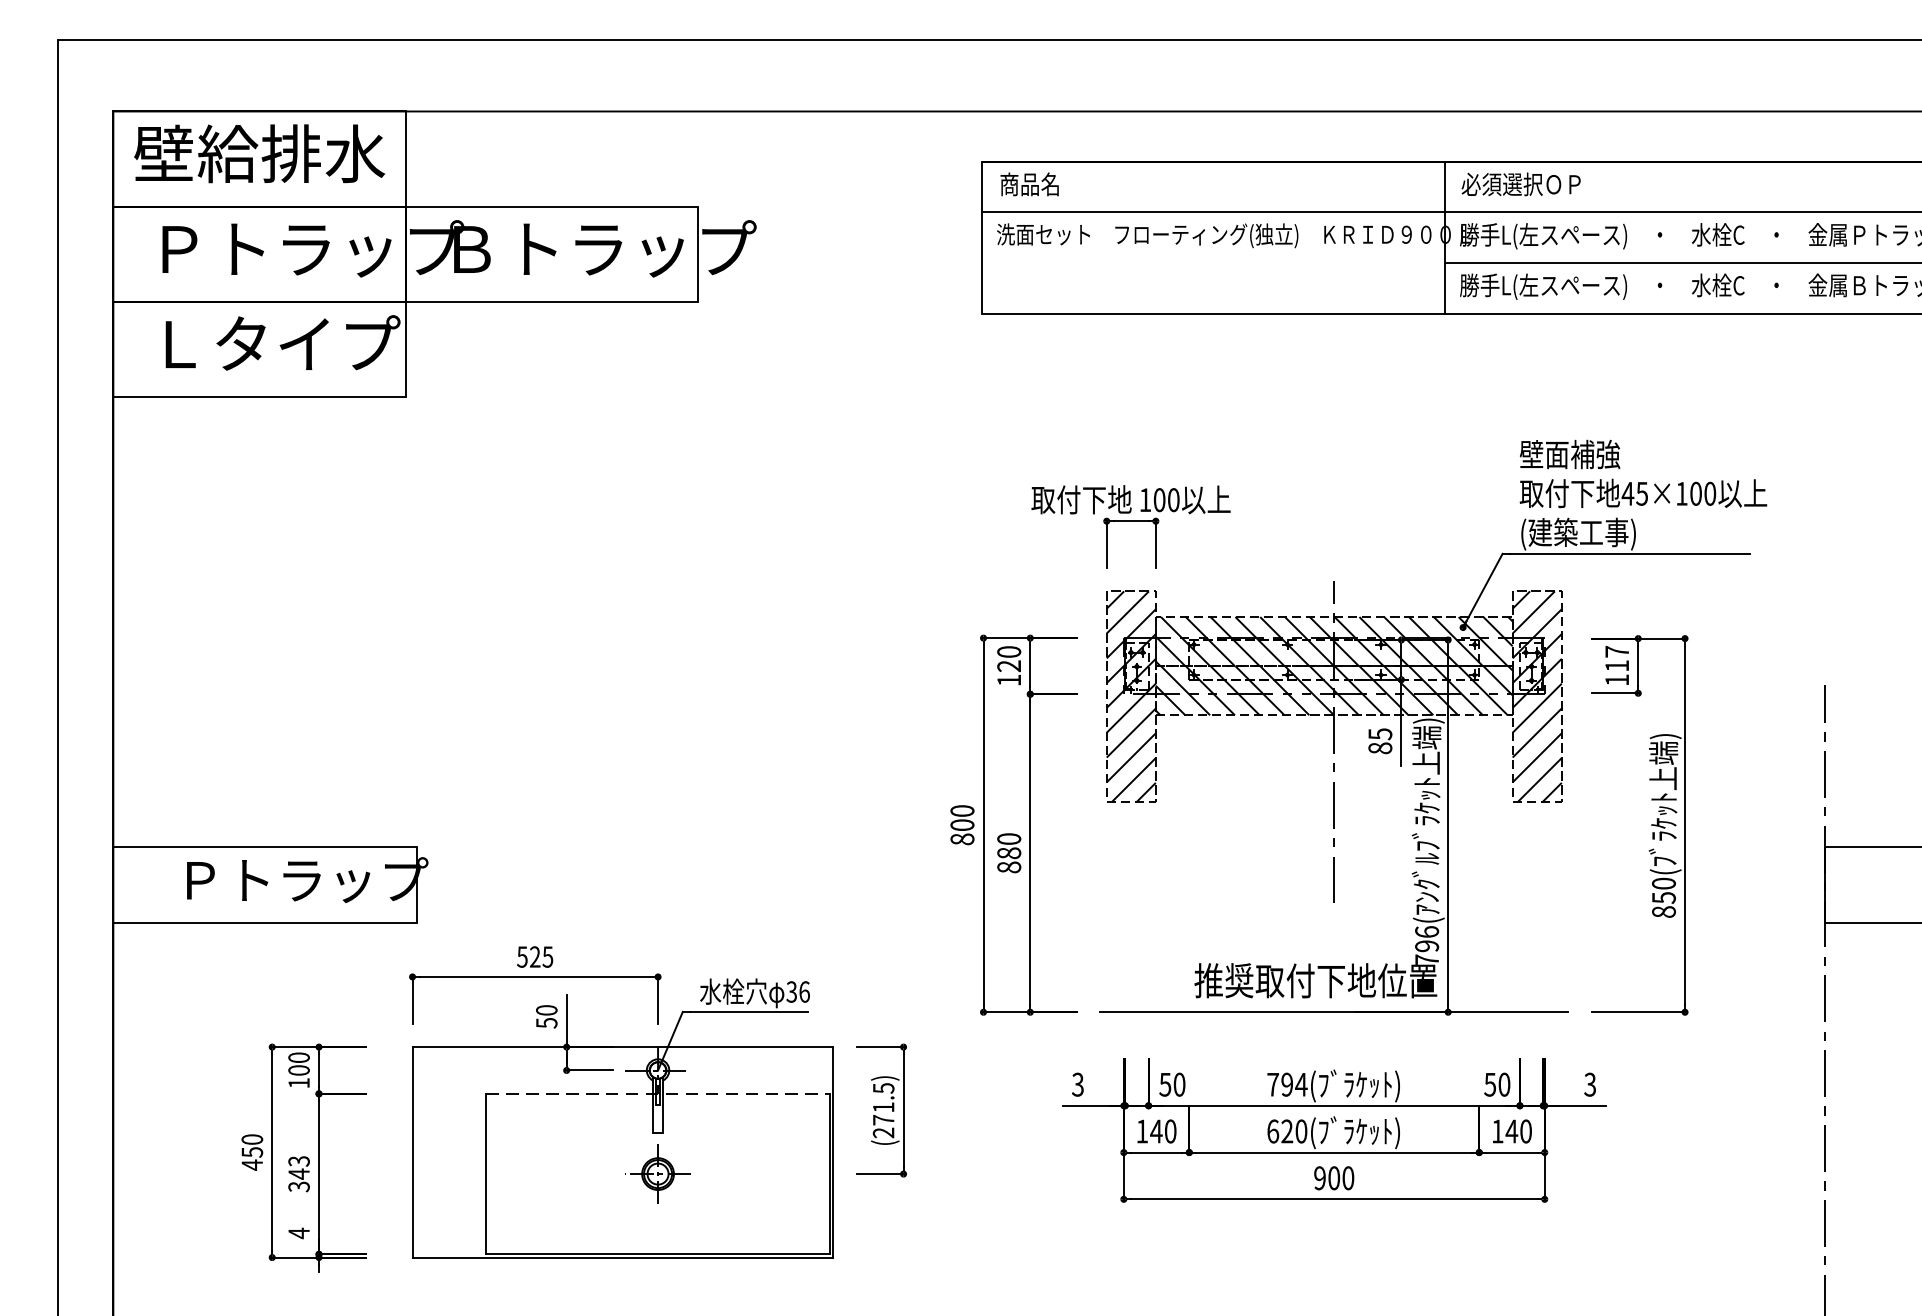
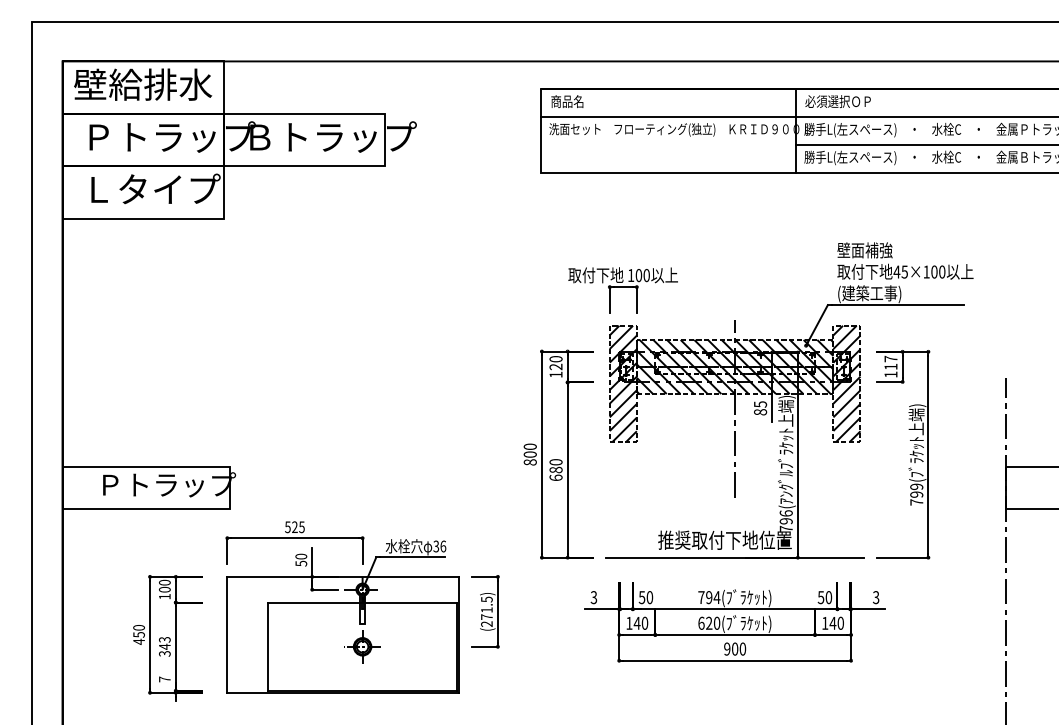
text: (1008, 866) -> (555, 477), 880 -> 680
text: (1663, 897) -> (916, 494), 850( -> 799(
line: (657, 1093) -> (362, 602), dashed -> solid
text: (298, 1233) -> (164, 679), 4 -> 7

